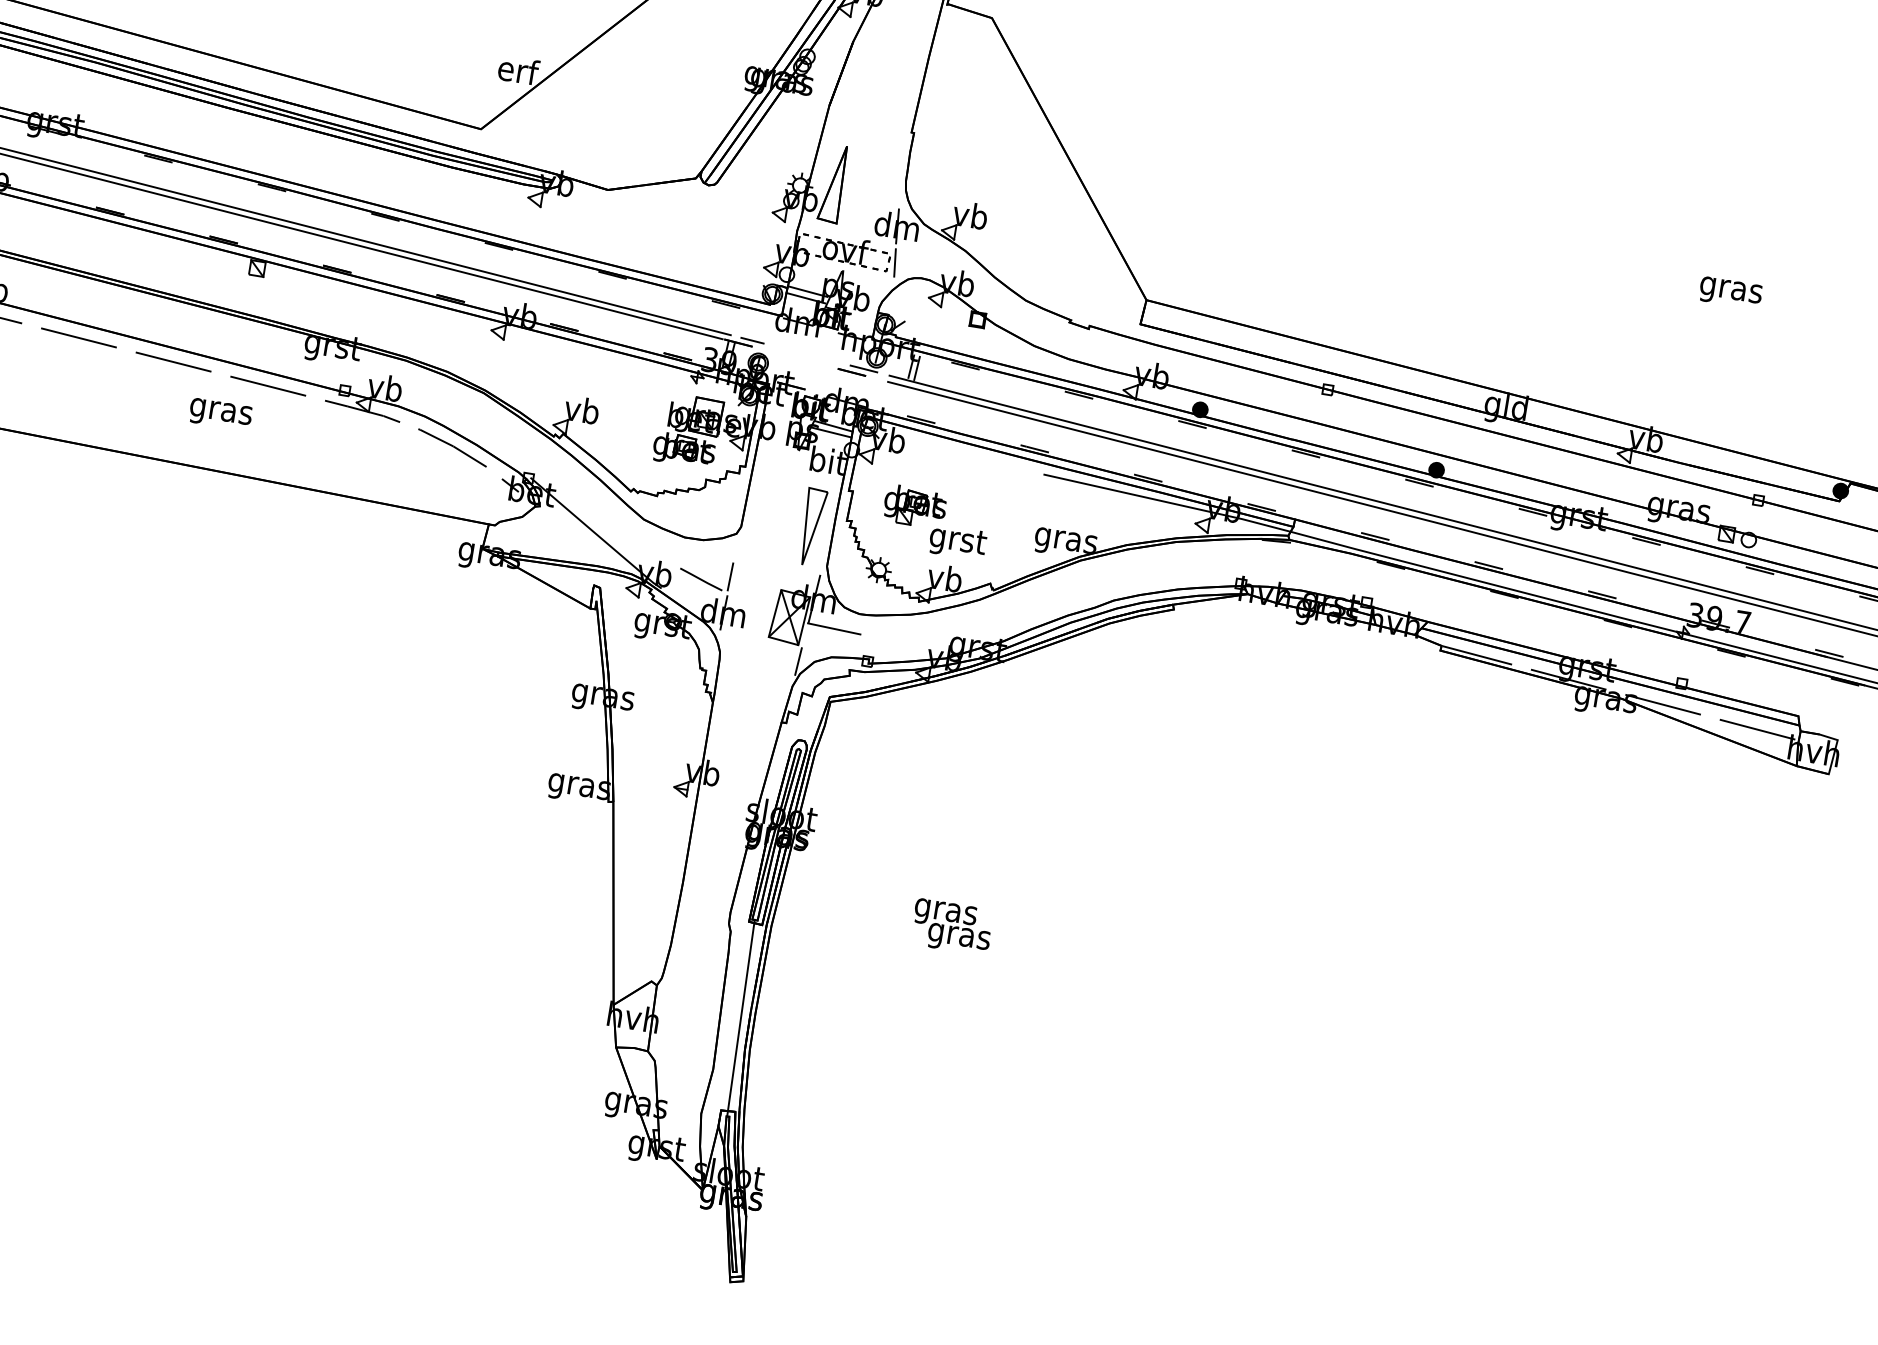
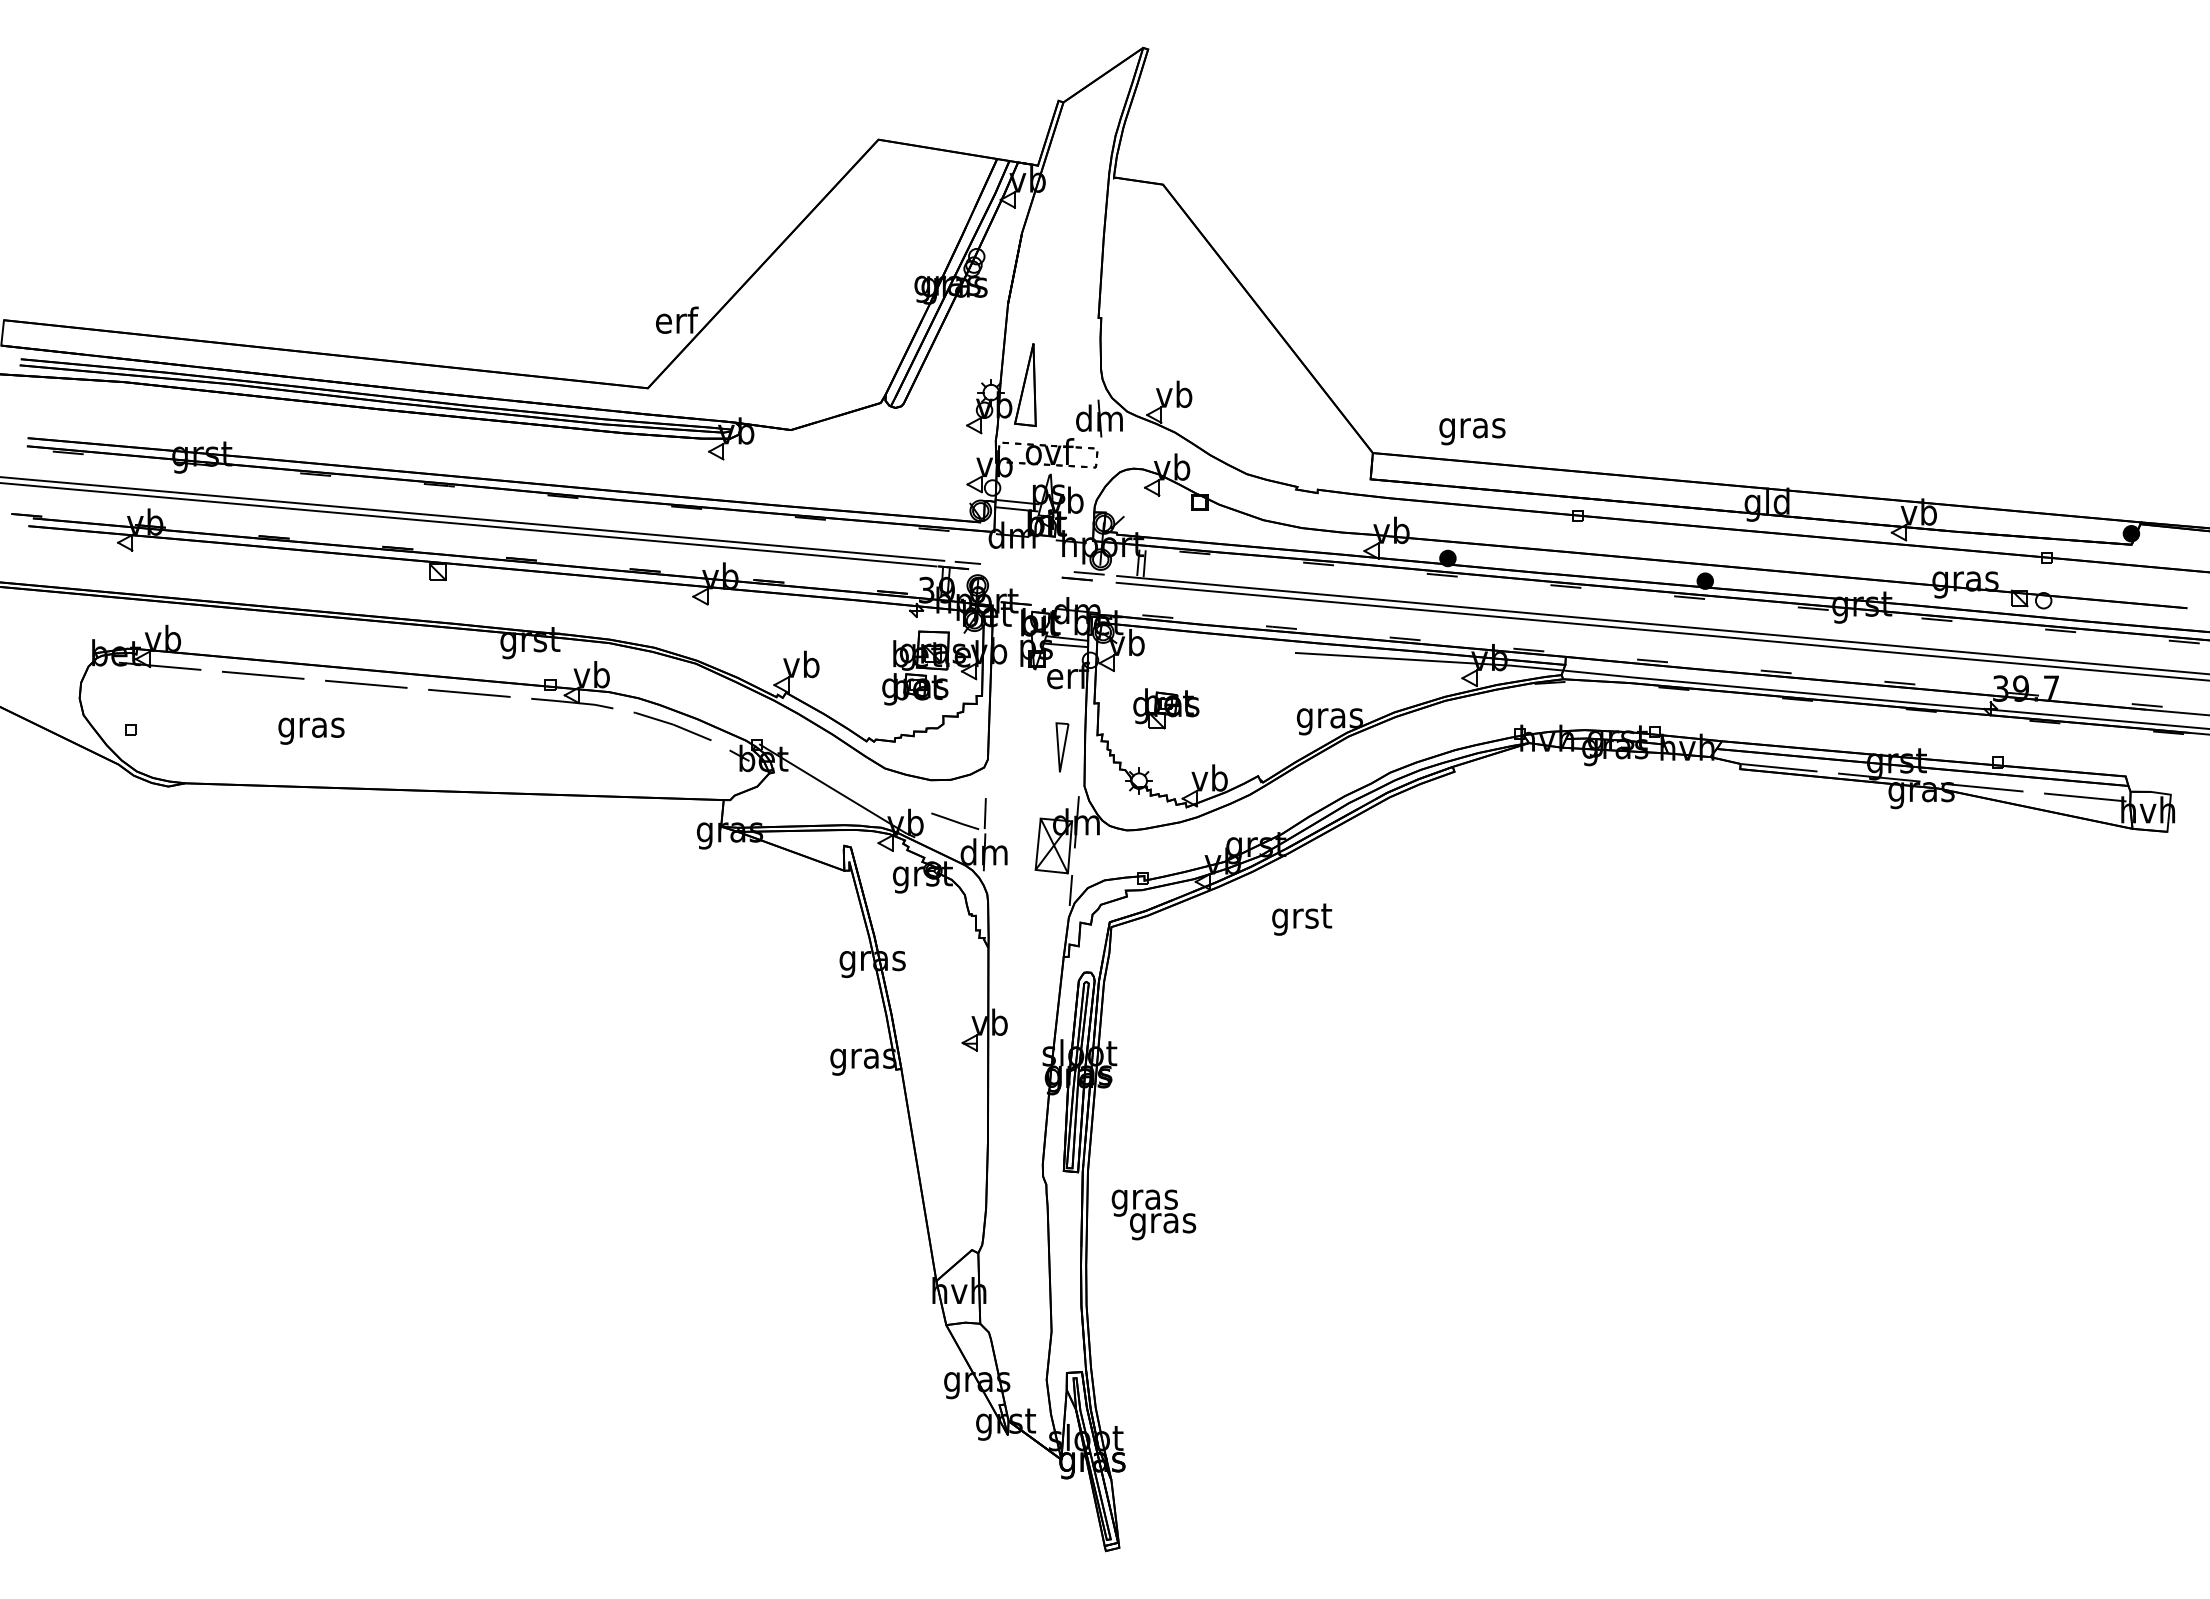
line: (895, 262) -> (1103, 456), removed
text: (1730, 292) -> (1472, 431), moved
text: (220, 413) -> (311, 730), moved
text: (829, 460) -> (1068, 675), bit -> erf
part: (812, 527) -> (1062, 747), size x0.6
text: (958, 542) -> (1302, 919), moved
line: (834, 628) -> (1102, 849), removed
text: (951, 926) -> (1153, 1214), moved
line: (740, 1018) -> (1071, 1273), removed

